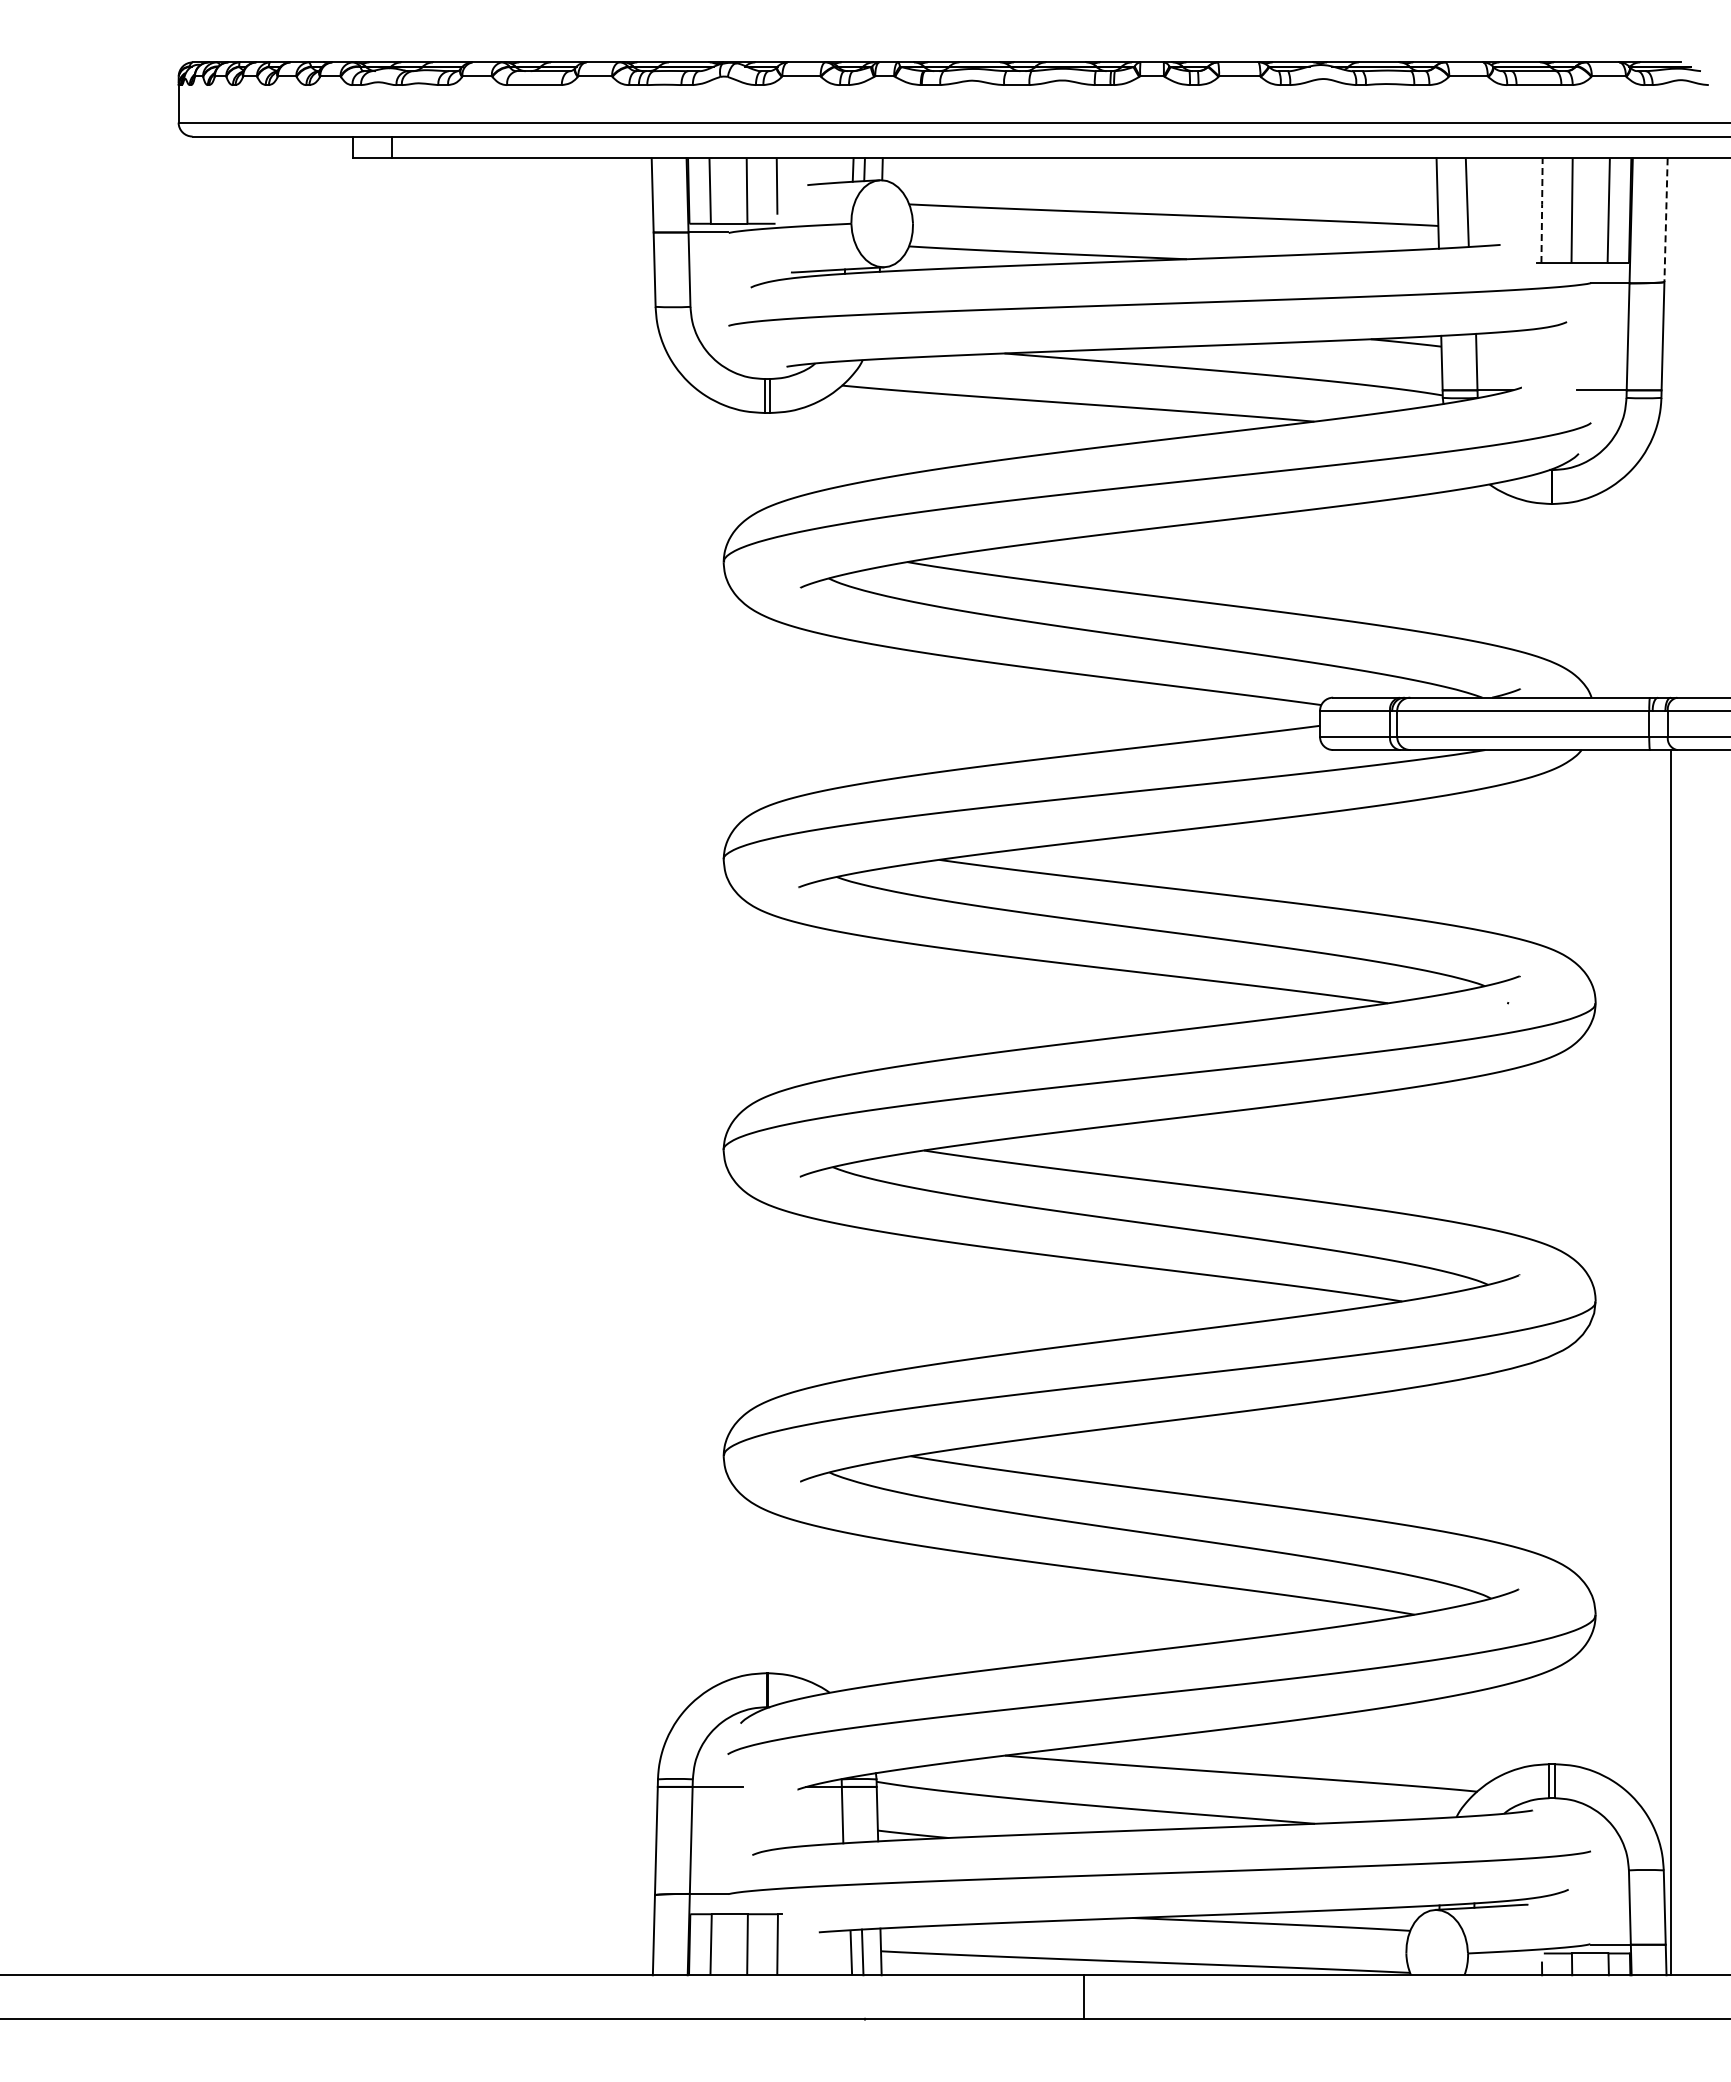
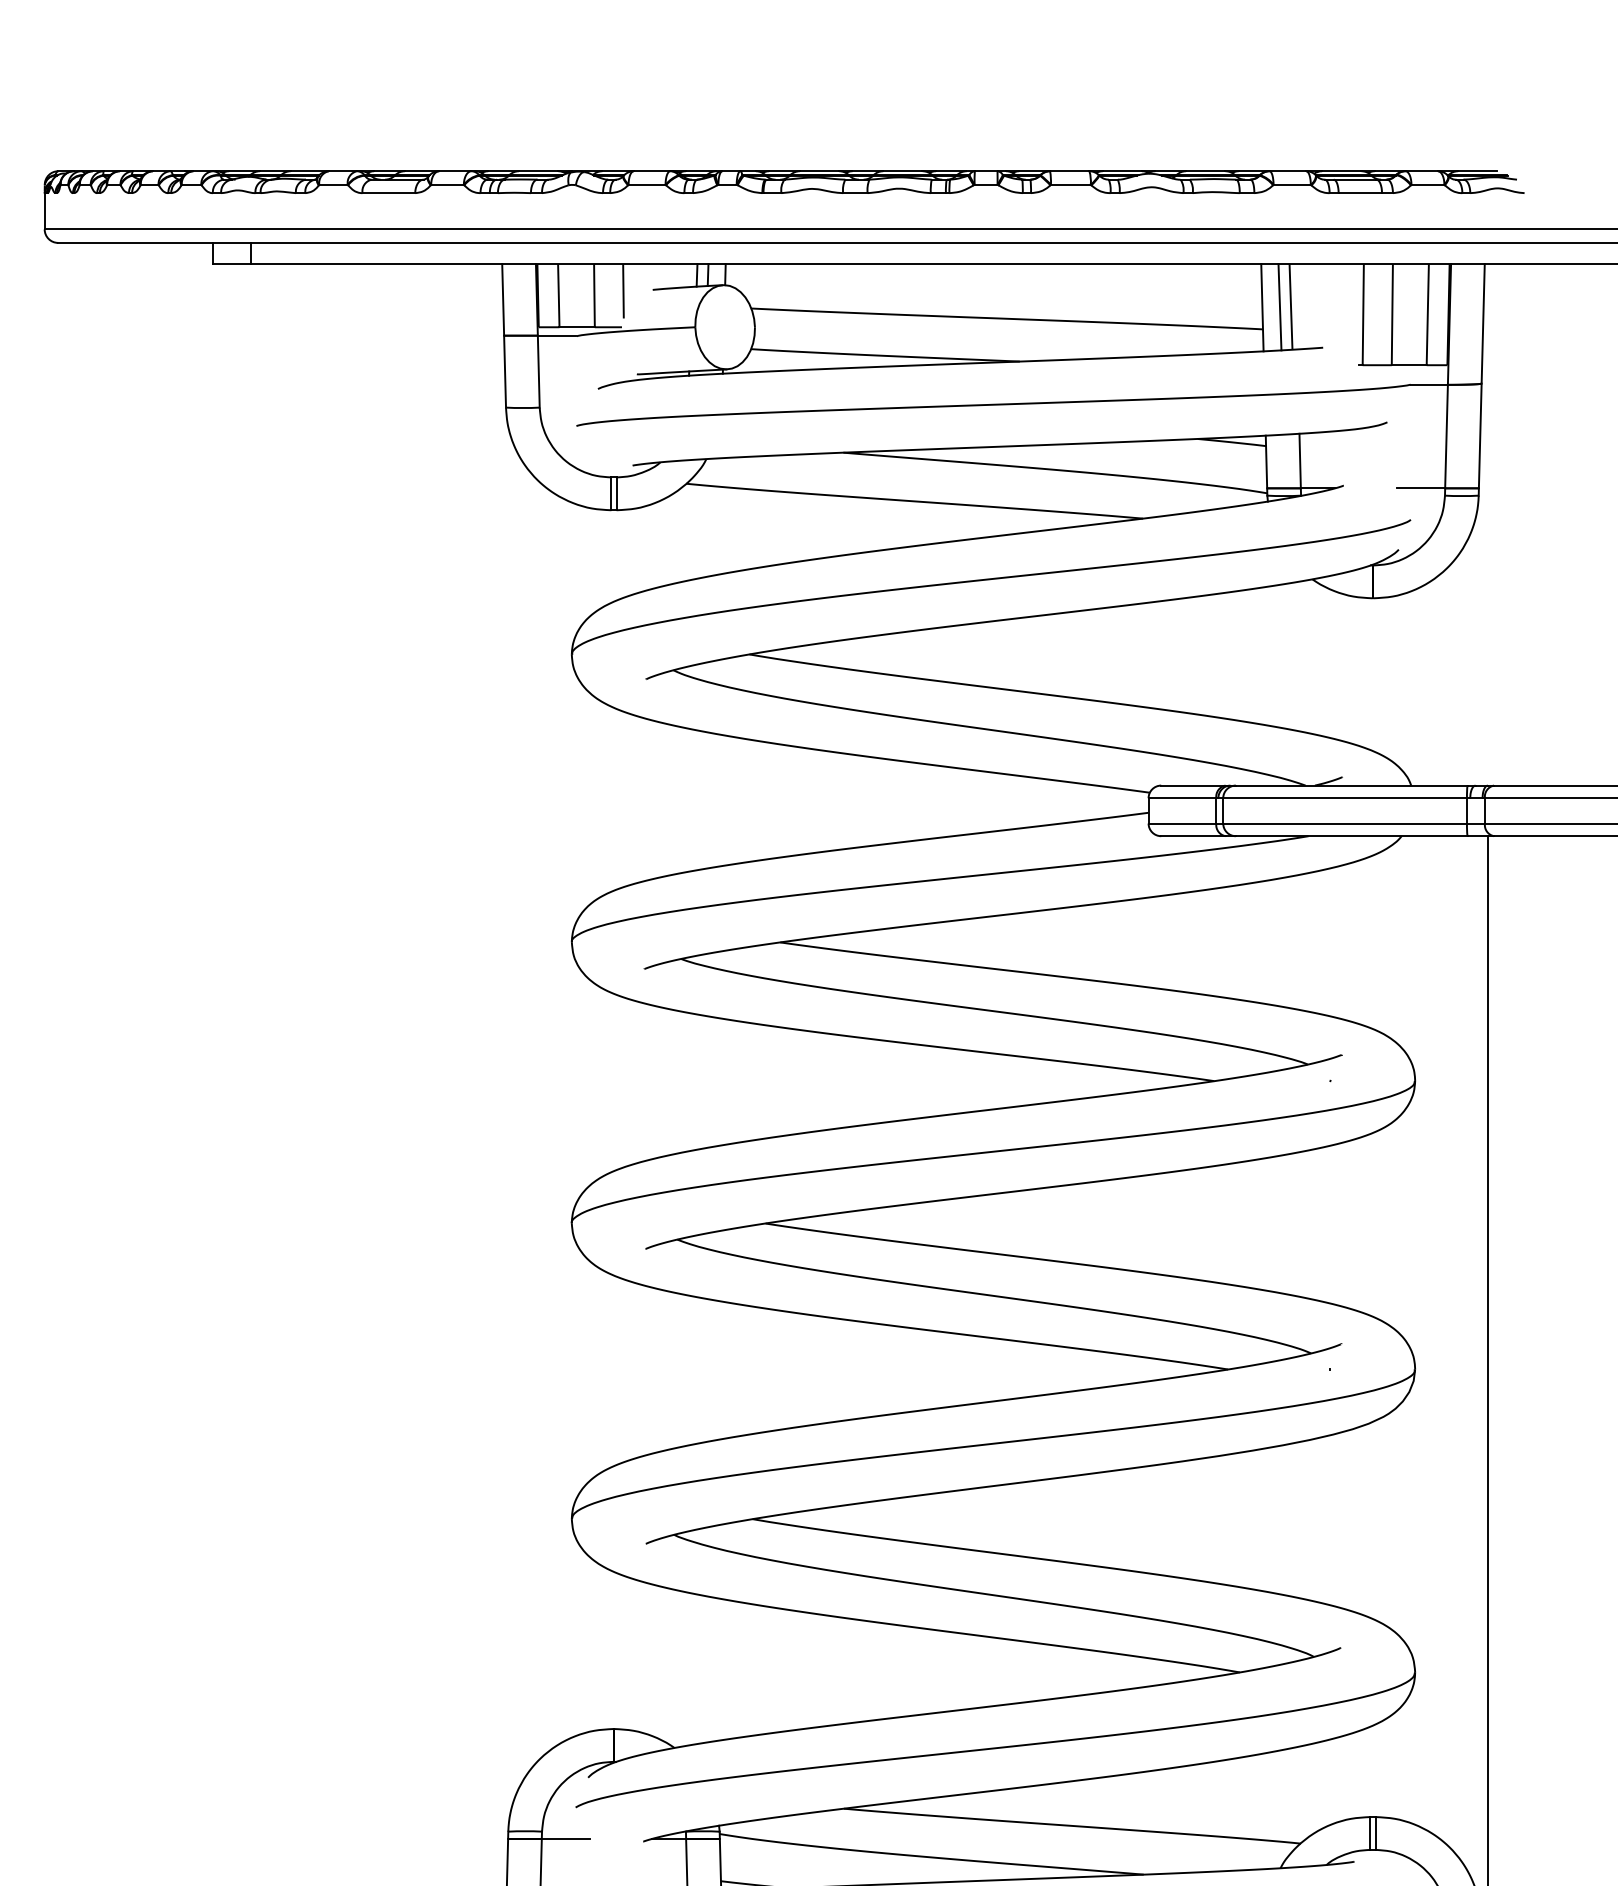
line: (1455, 202) -> (1279, 306), added
line: (1542, 209) -> (1363, 313), dashed -> solid
line: (1666, 220) -> (1483, 324), dashed -> solid

